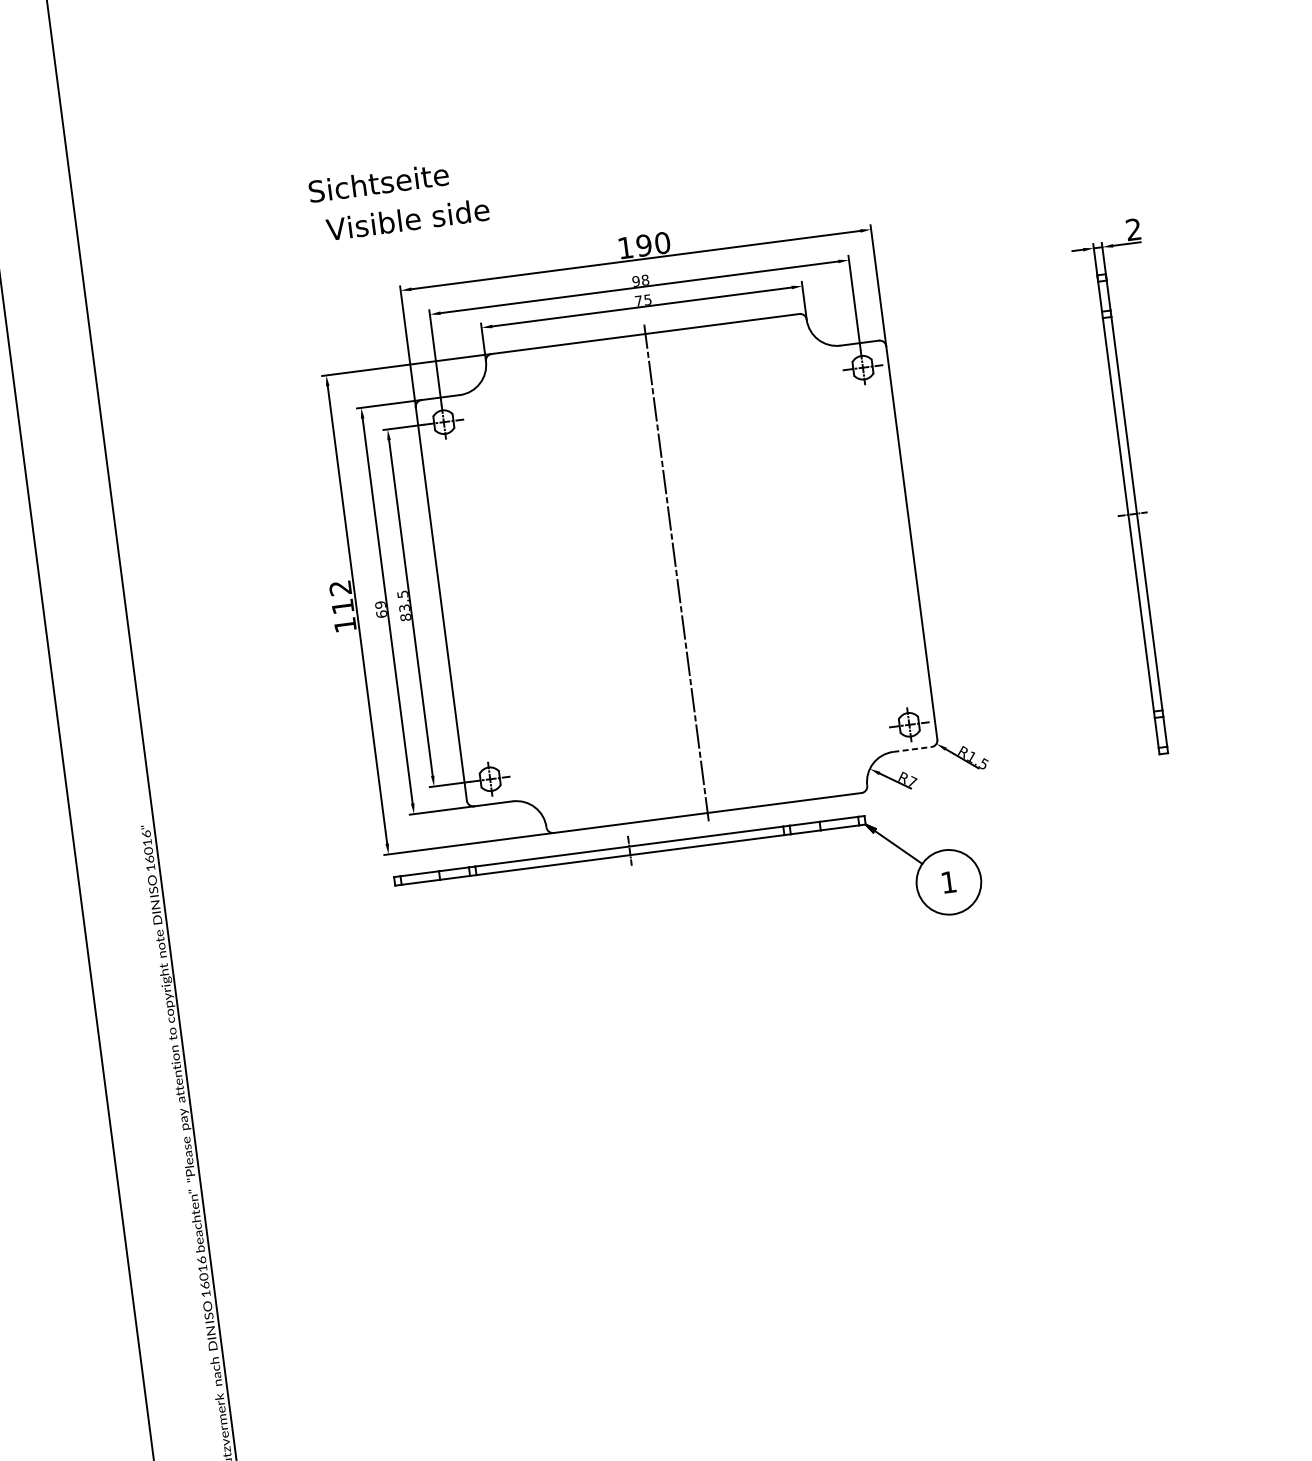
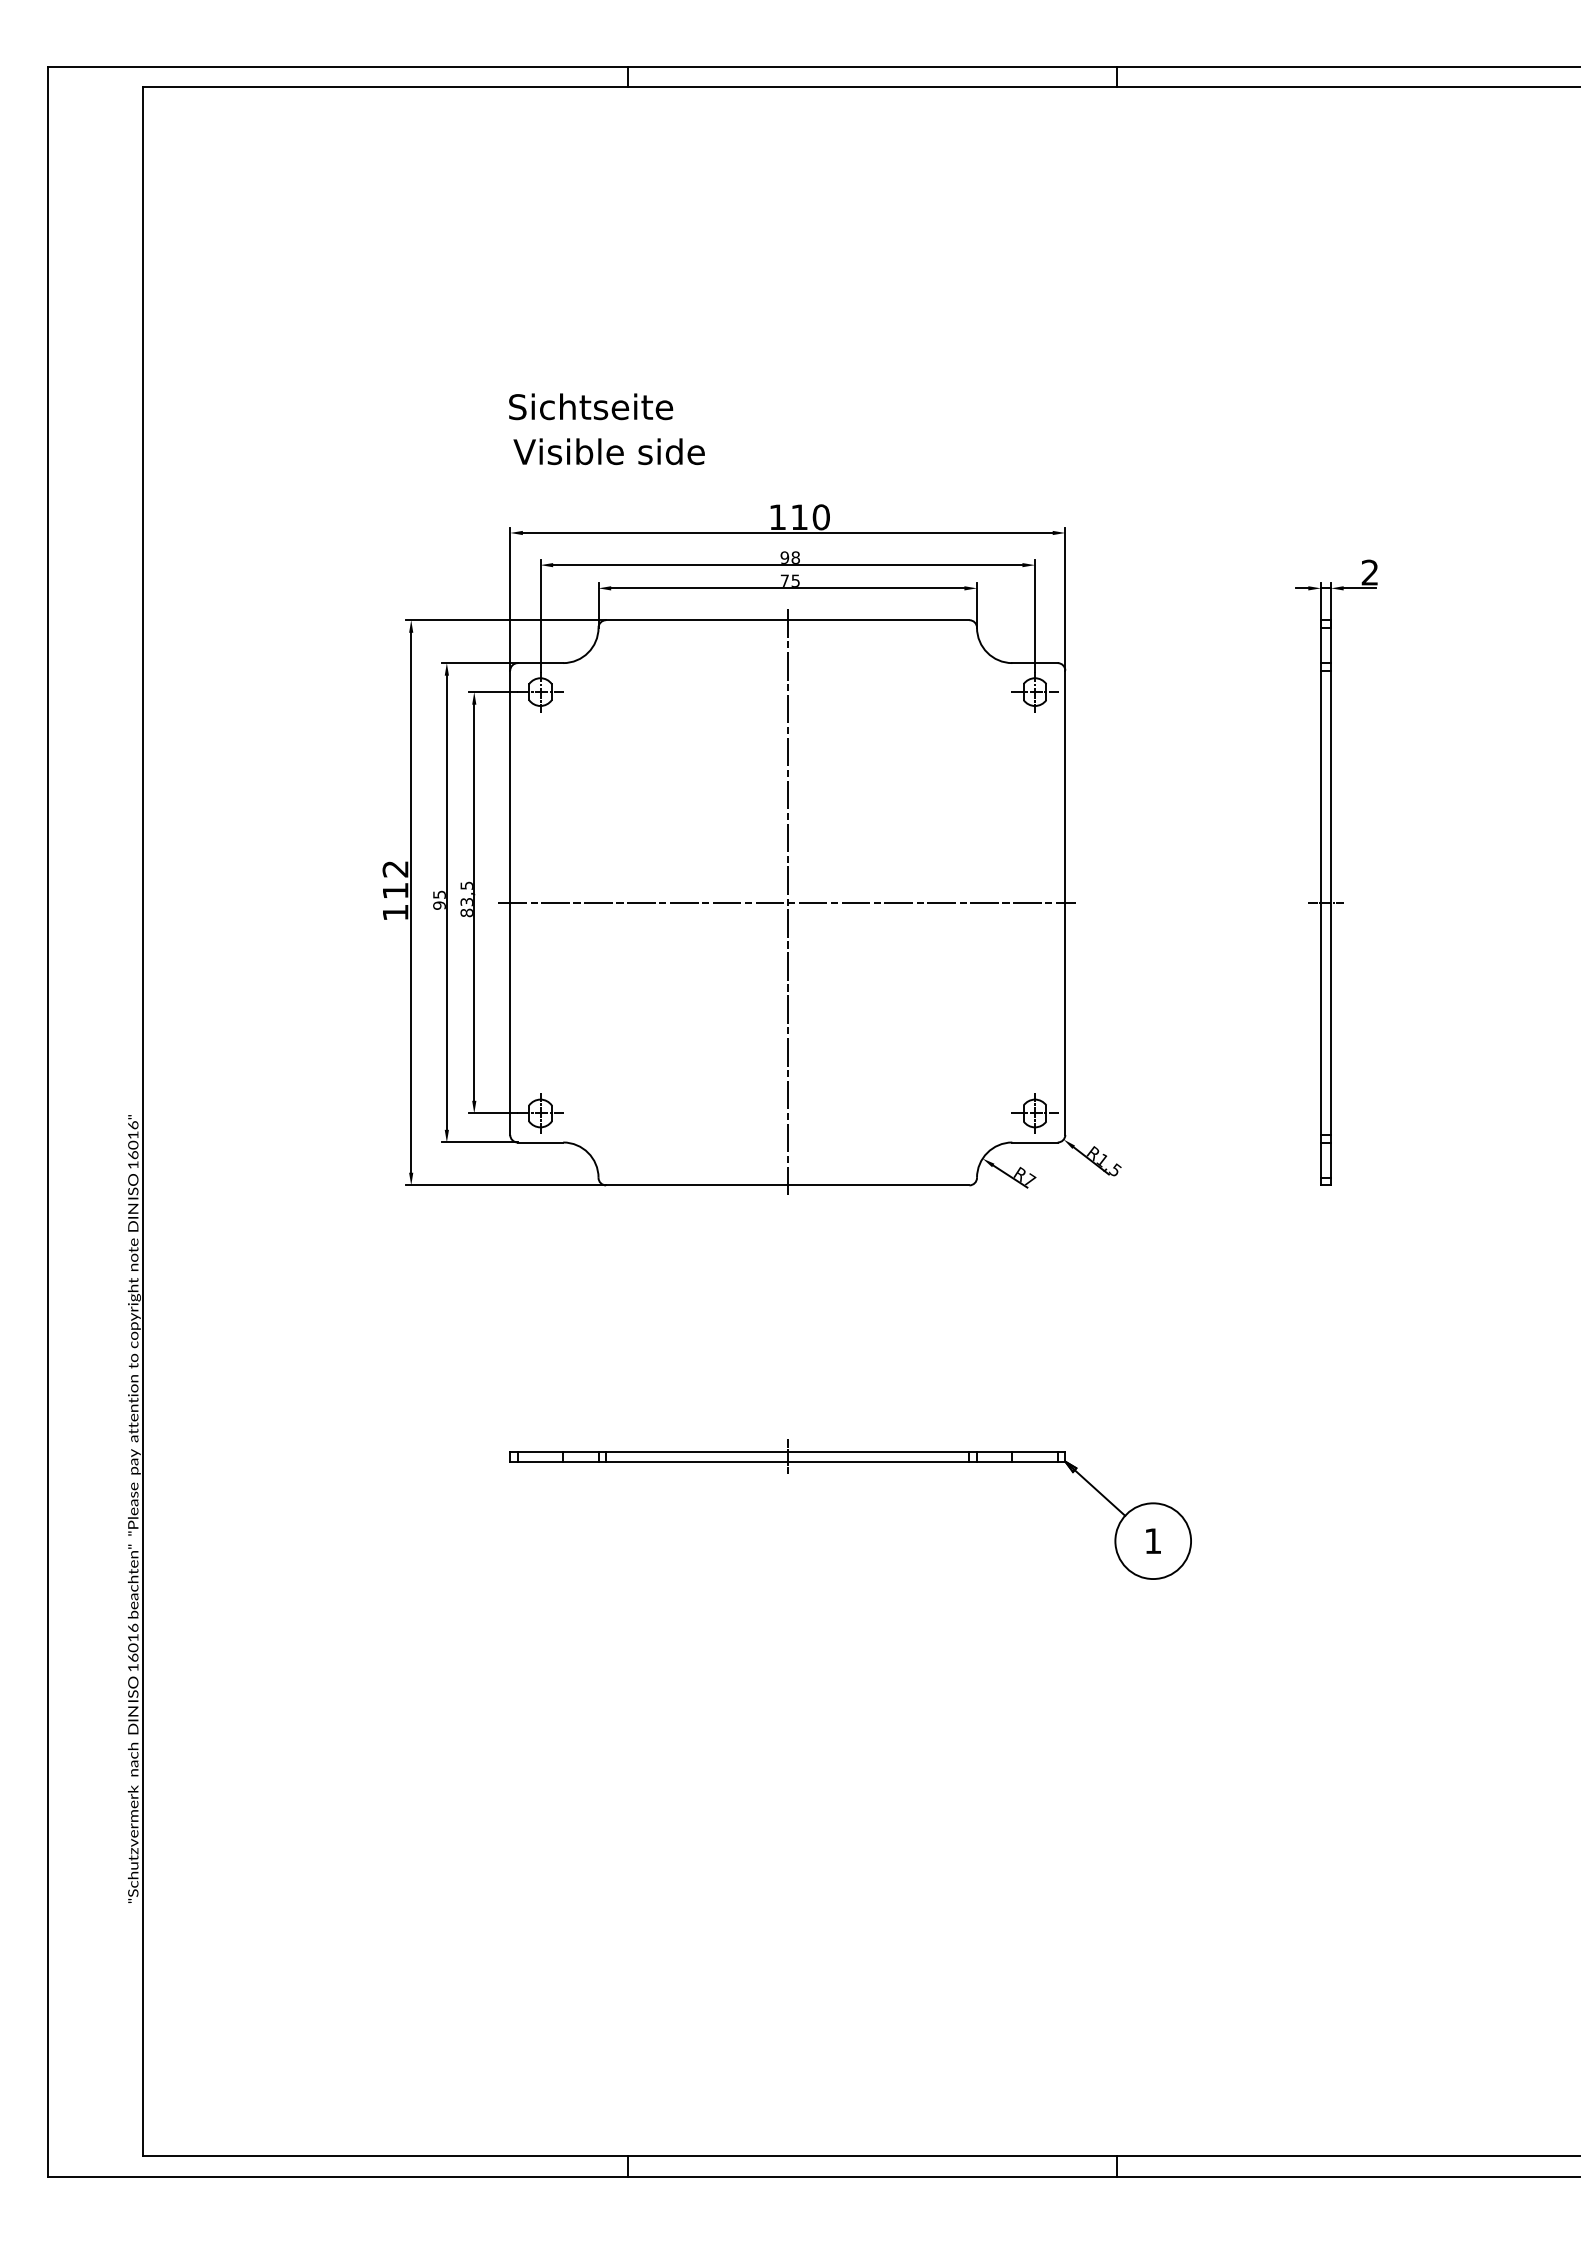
text: (379, 182) -> (591, 406), moved
text: (407, 219) -> (608, 451), moved
text: (644, 245) -> (799, 517), 190 -> 110
line: (675, 573) -> (786, 902), added
text: (381, 609) -> (439, 899), 69 -> 95
line: (912, 749) -> (1035, 1142), dashed -> solid
part: (683, 848) -> (850, 1462), moved

